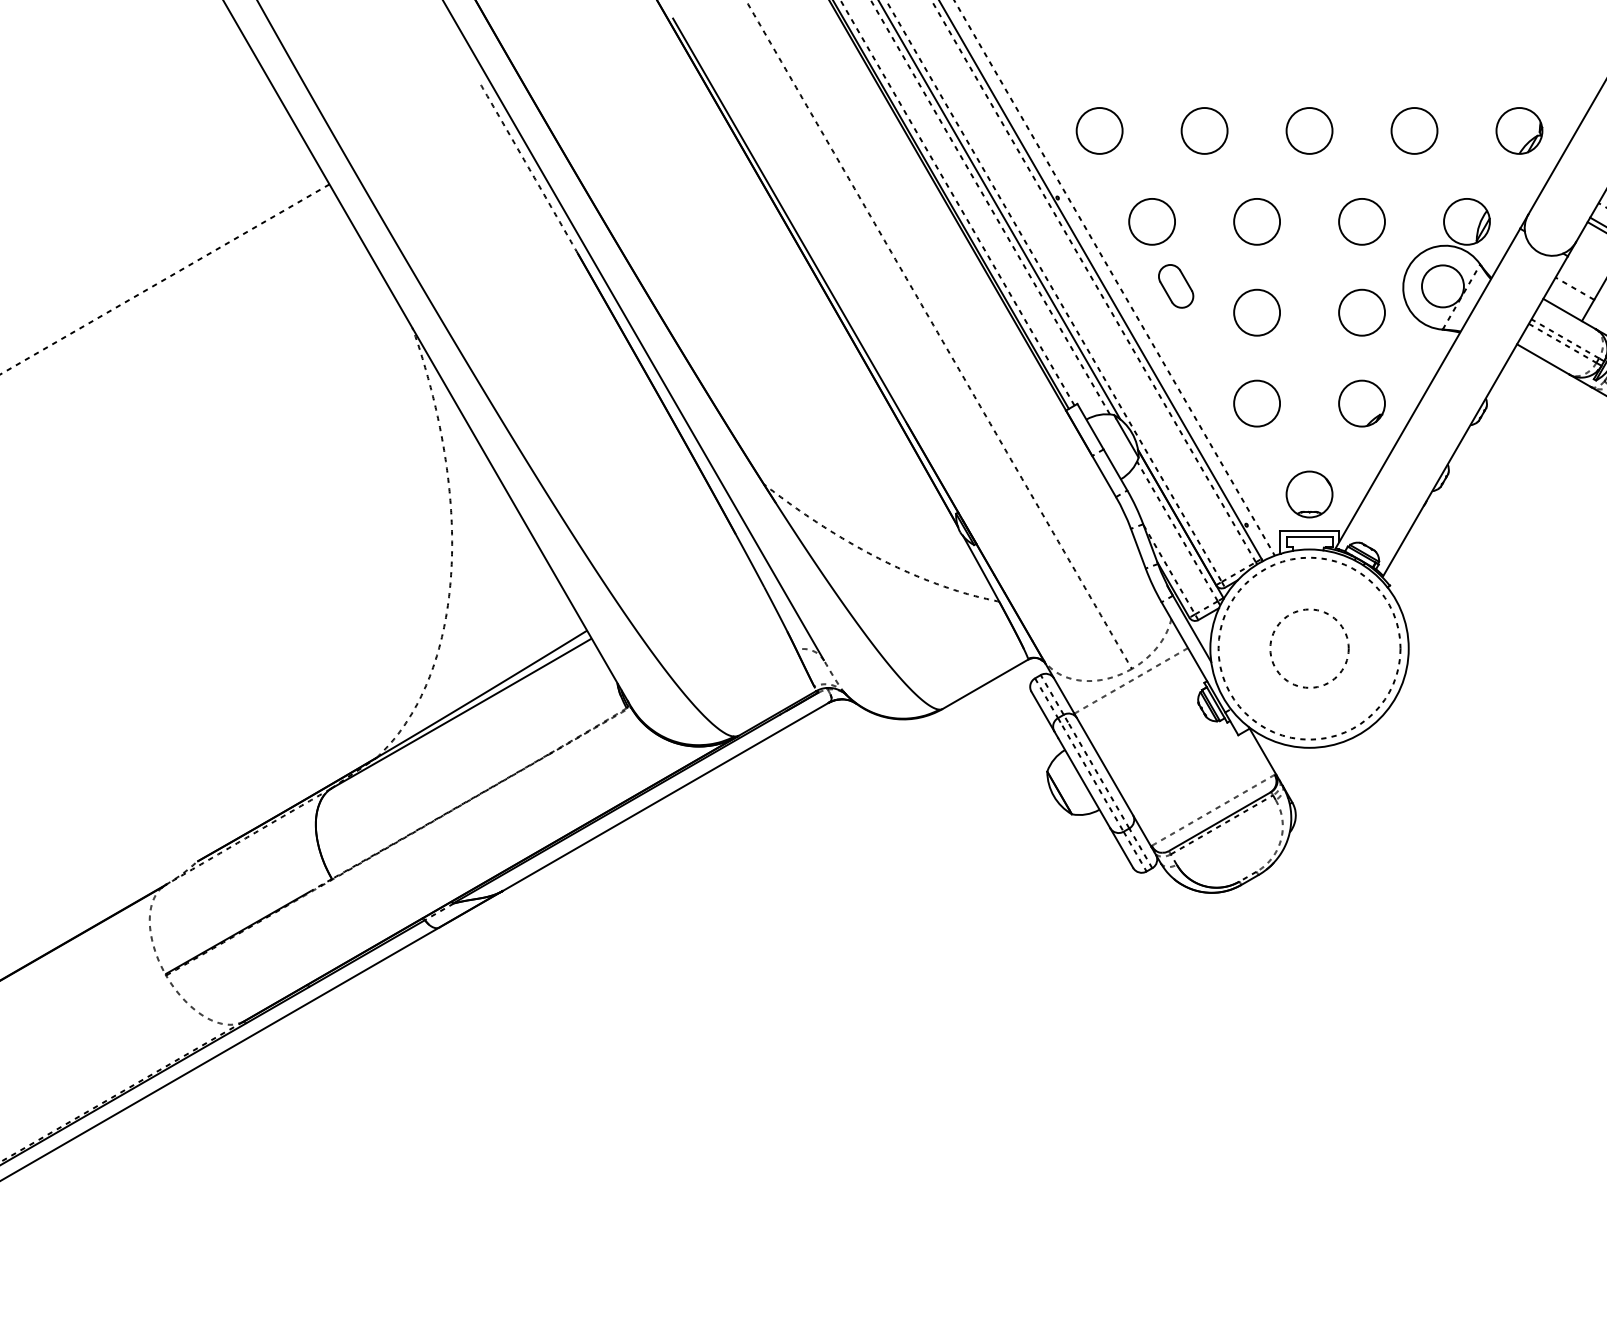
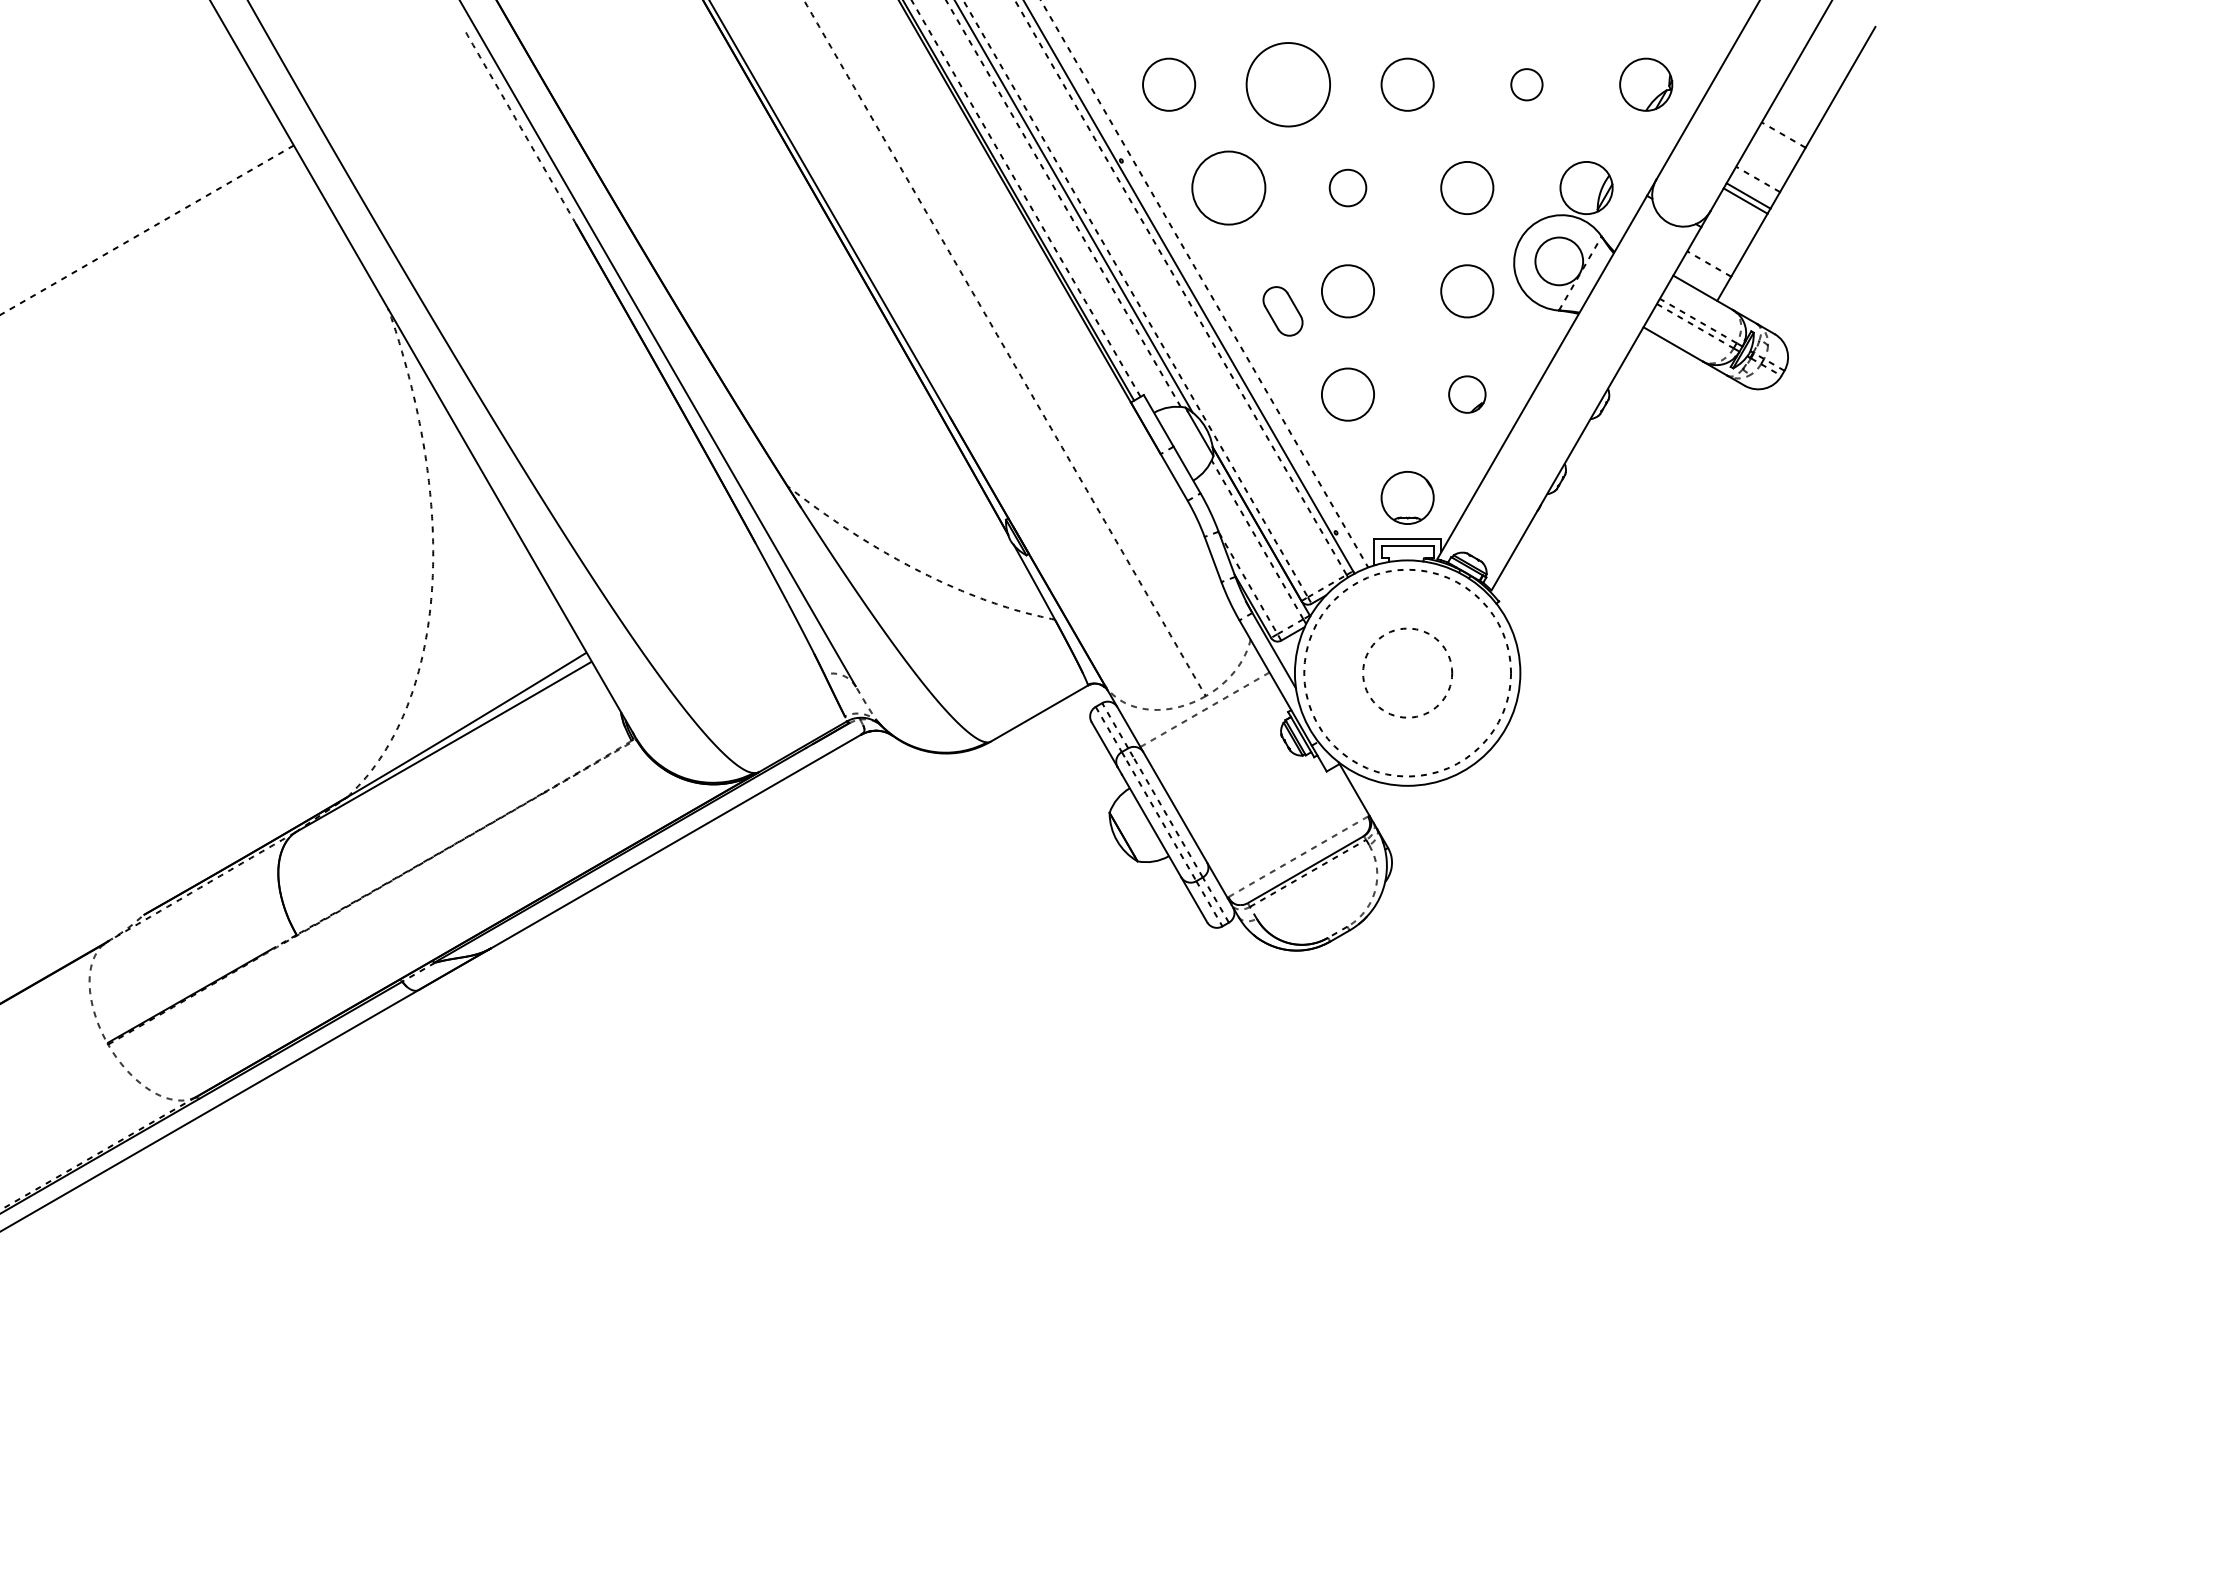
circle: (1204, 130) -> (1288, 84), size x1.6
circle: (1414, 130) -> (1526, 84), size x0.6
circle: (1151, 221) -> (1228, 187), size x1.4
circle: (1256, 221) -> (1347, 187), size x0.7
part: (1175, 286) -> (1282, 311), moved
part: (1362, 403) -> (1467, 394), size x0.7

